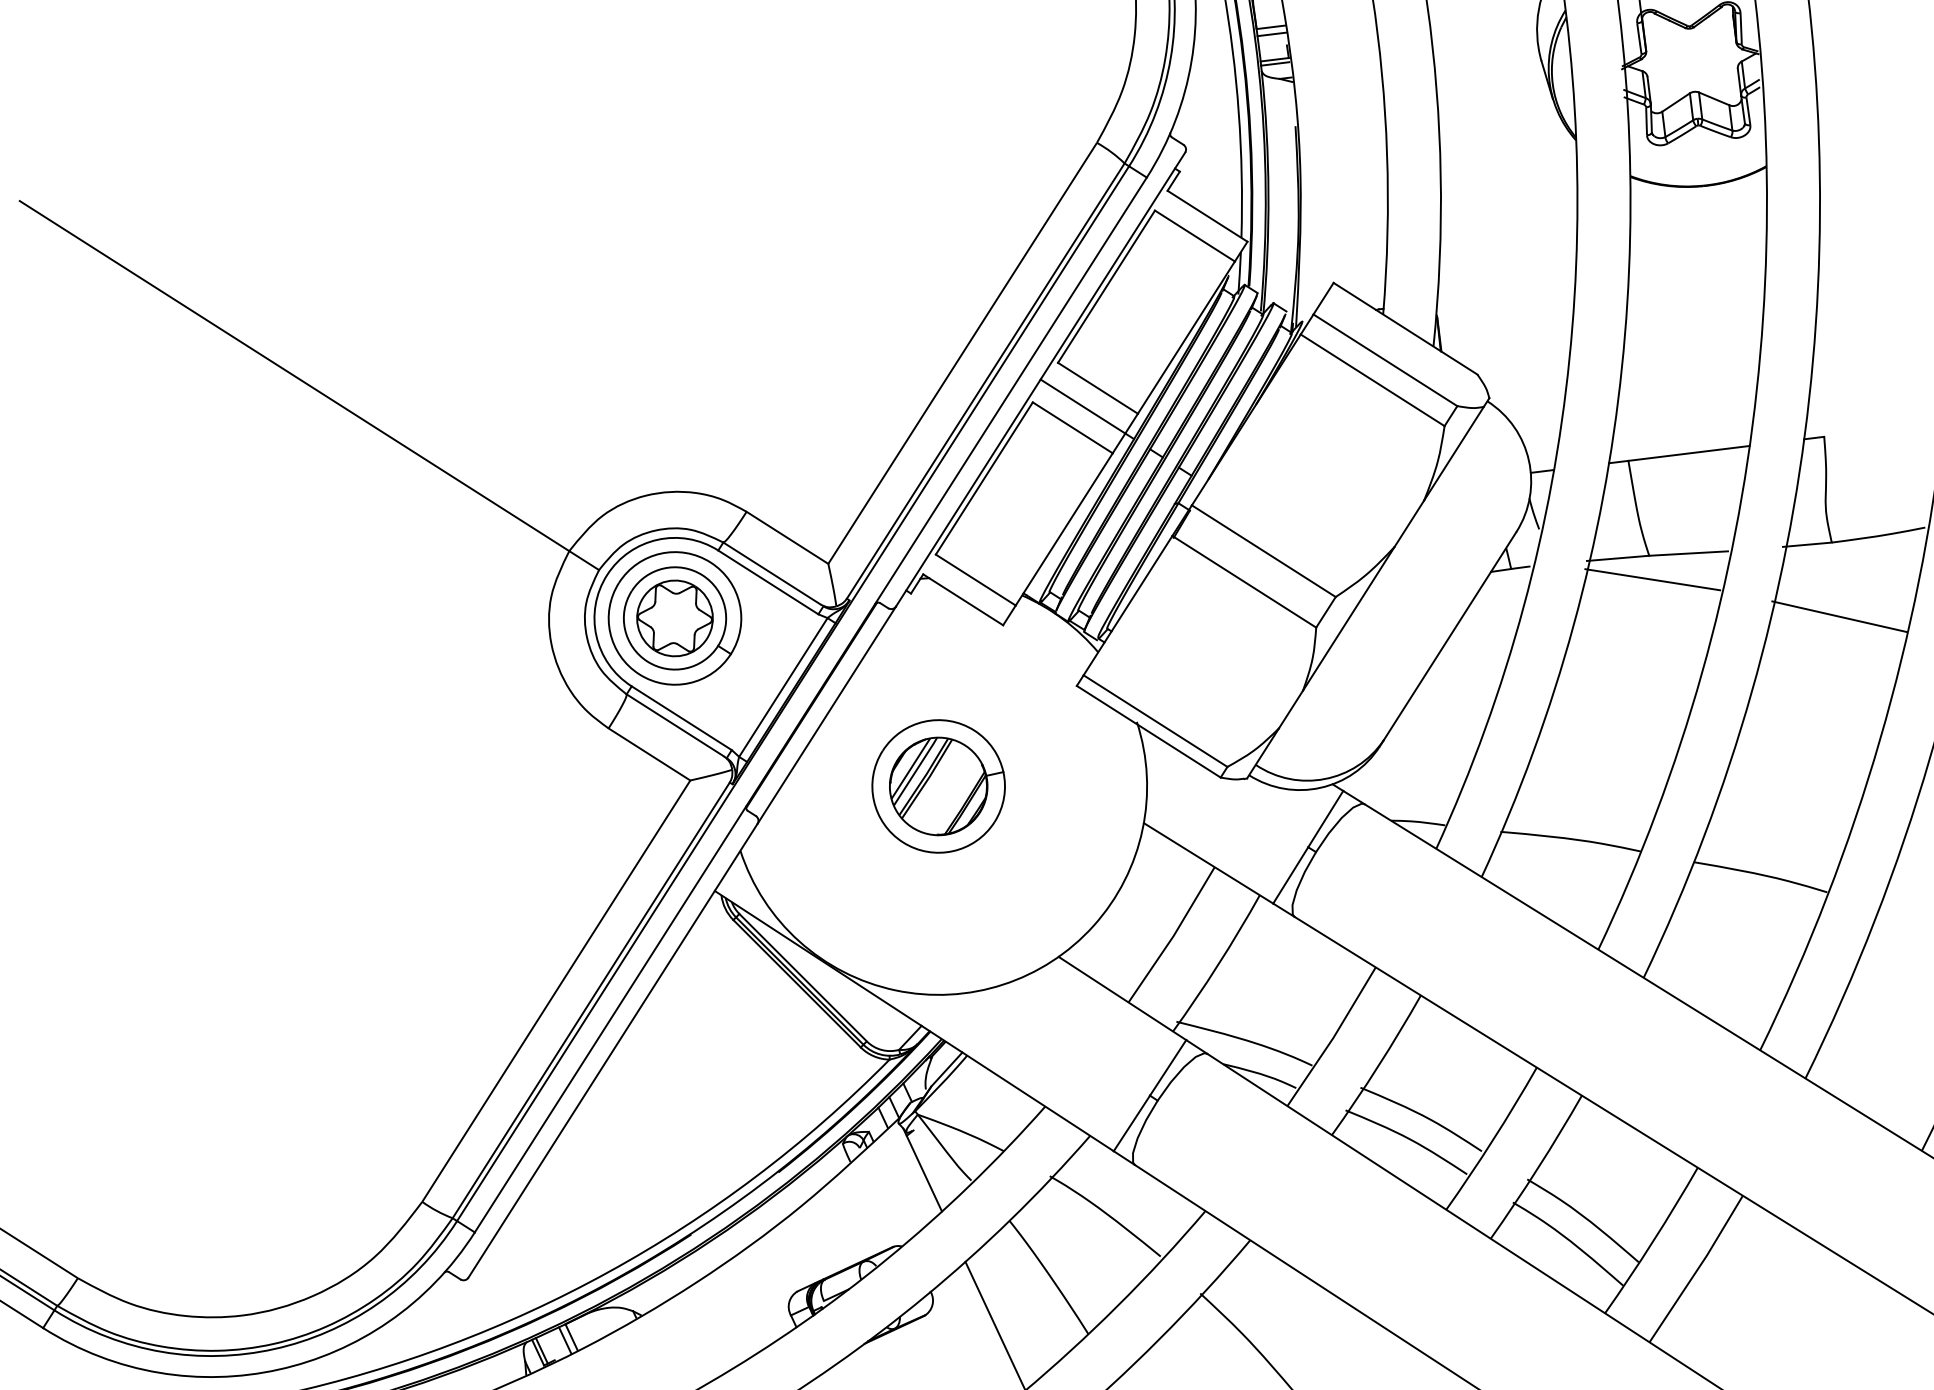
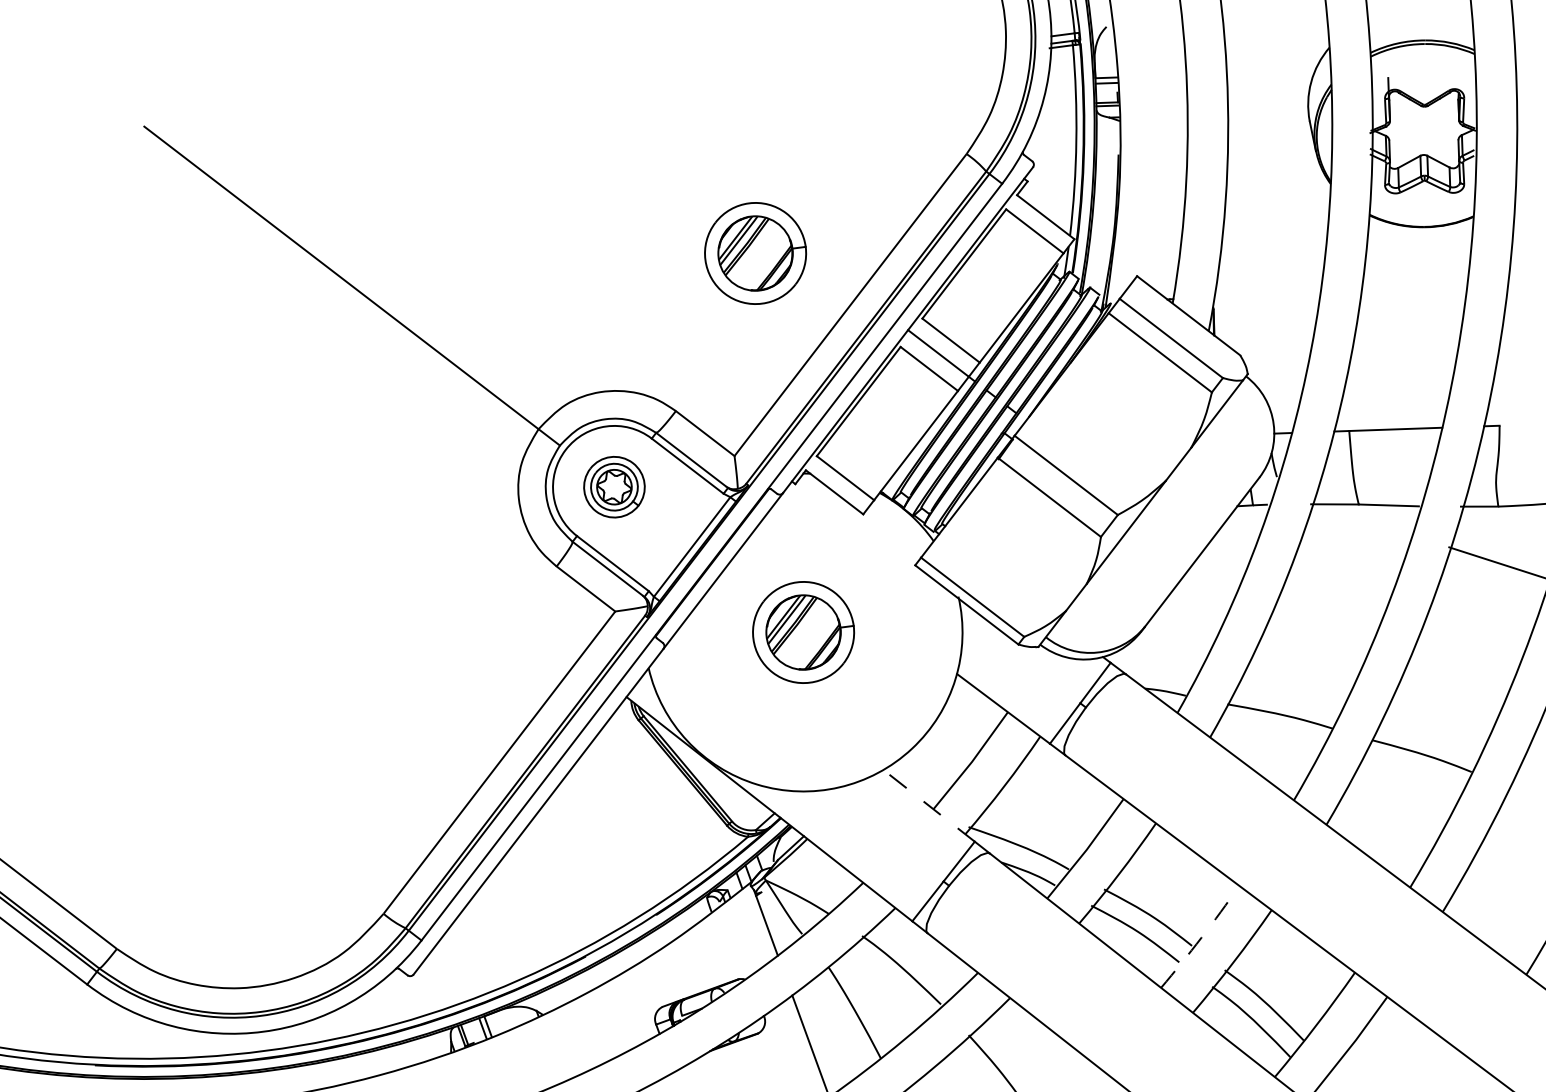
part: (832, 296) -> (755, 253), added
line: (1652, 579) -> (1359, 522), removed
part: (675, 617) -> (614, 486), size x0.6
line: (1121, 998) -> (928, 805), solid -> dashed
arc: (1493, 1139) -> (1201, 937), solid -> dashed

